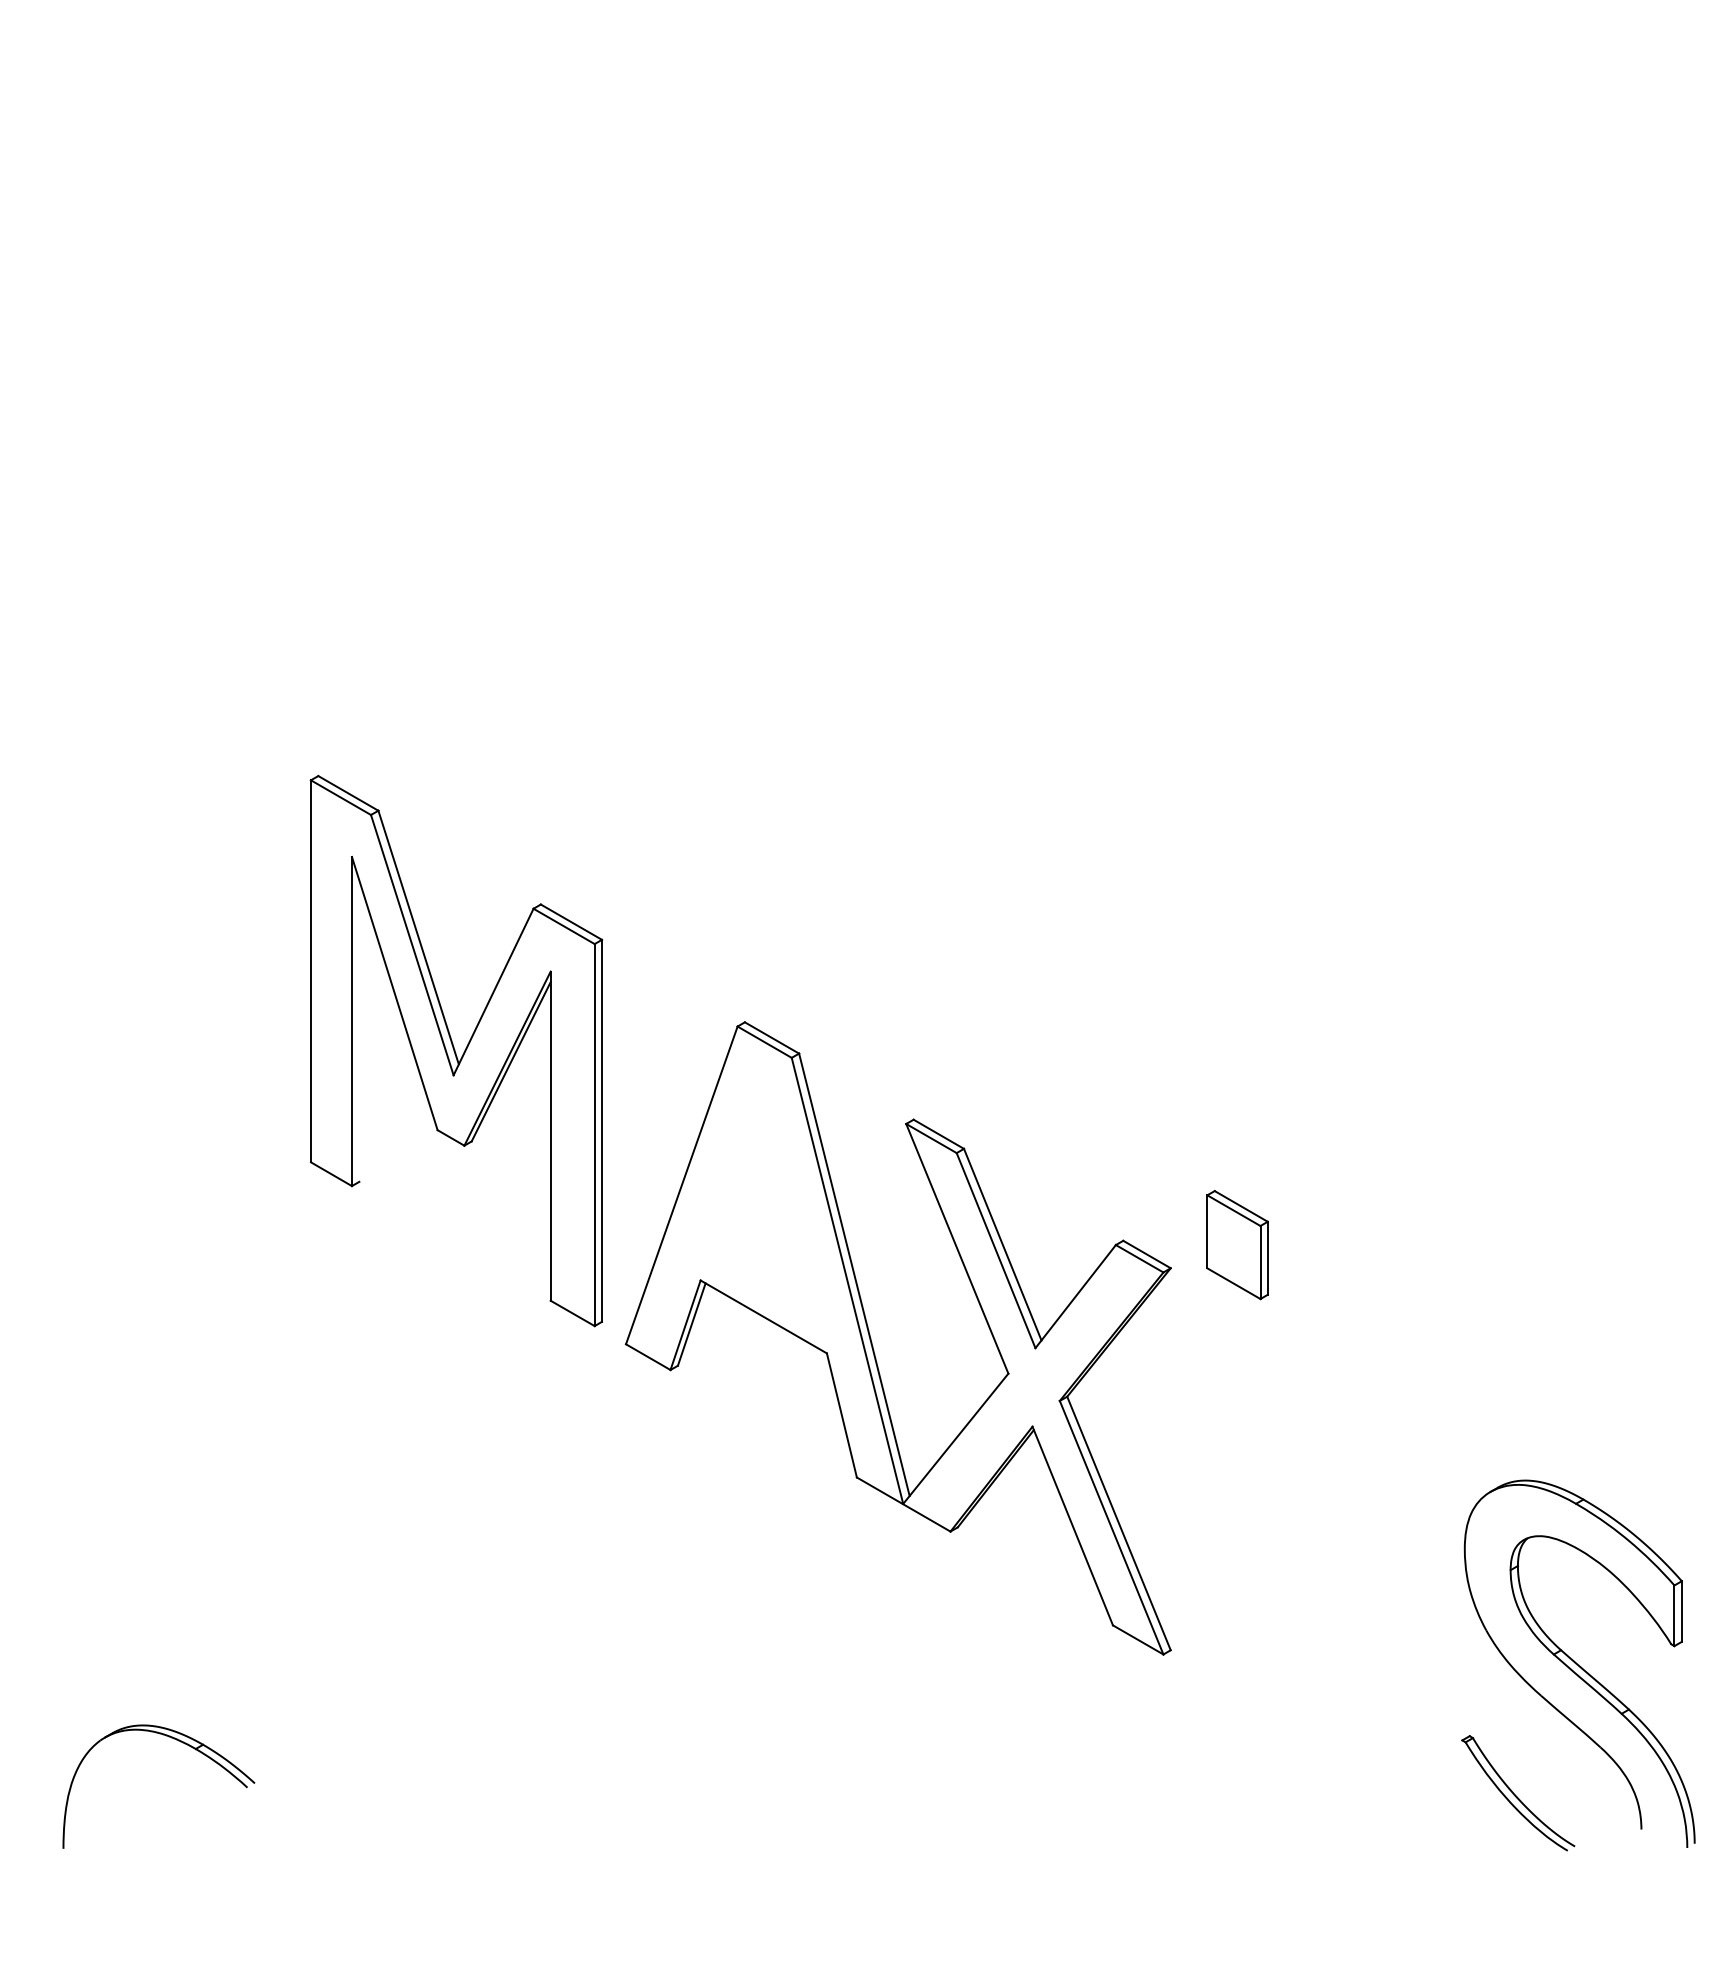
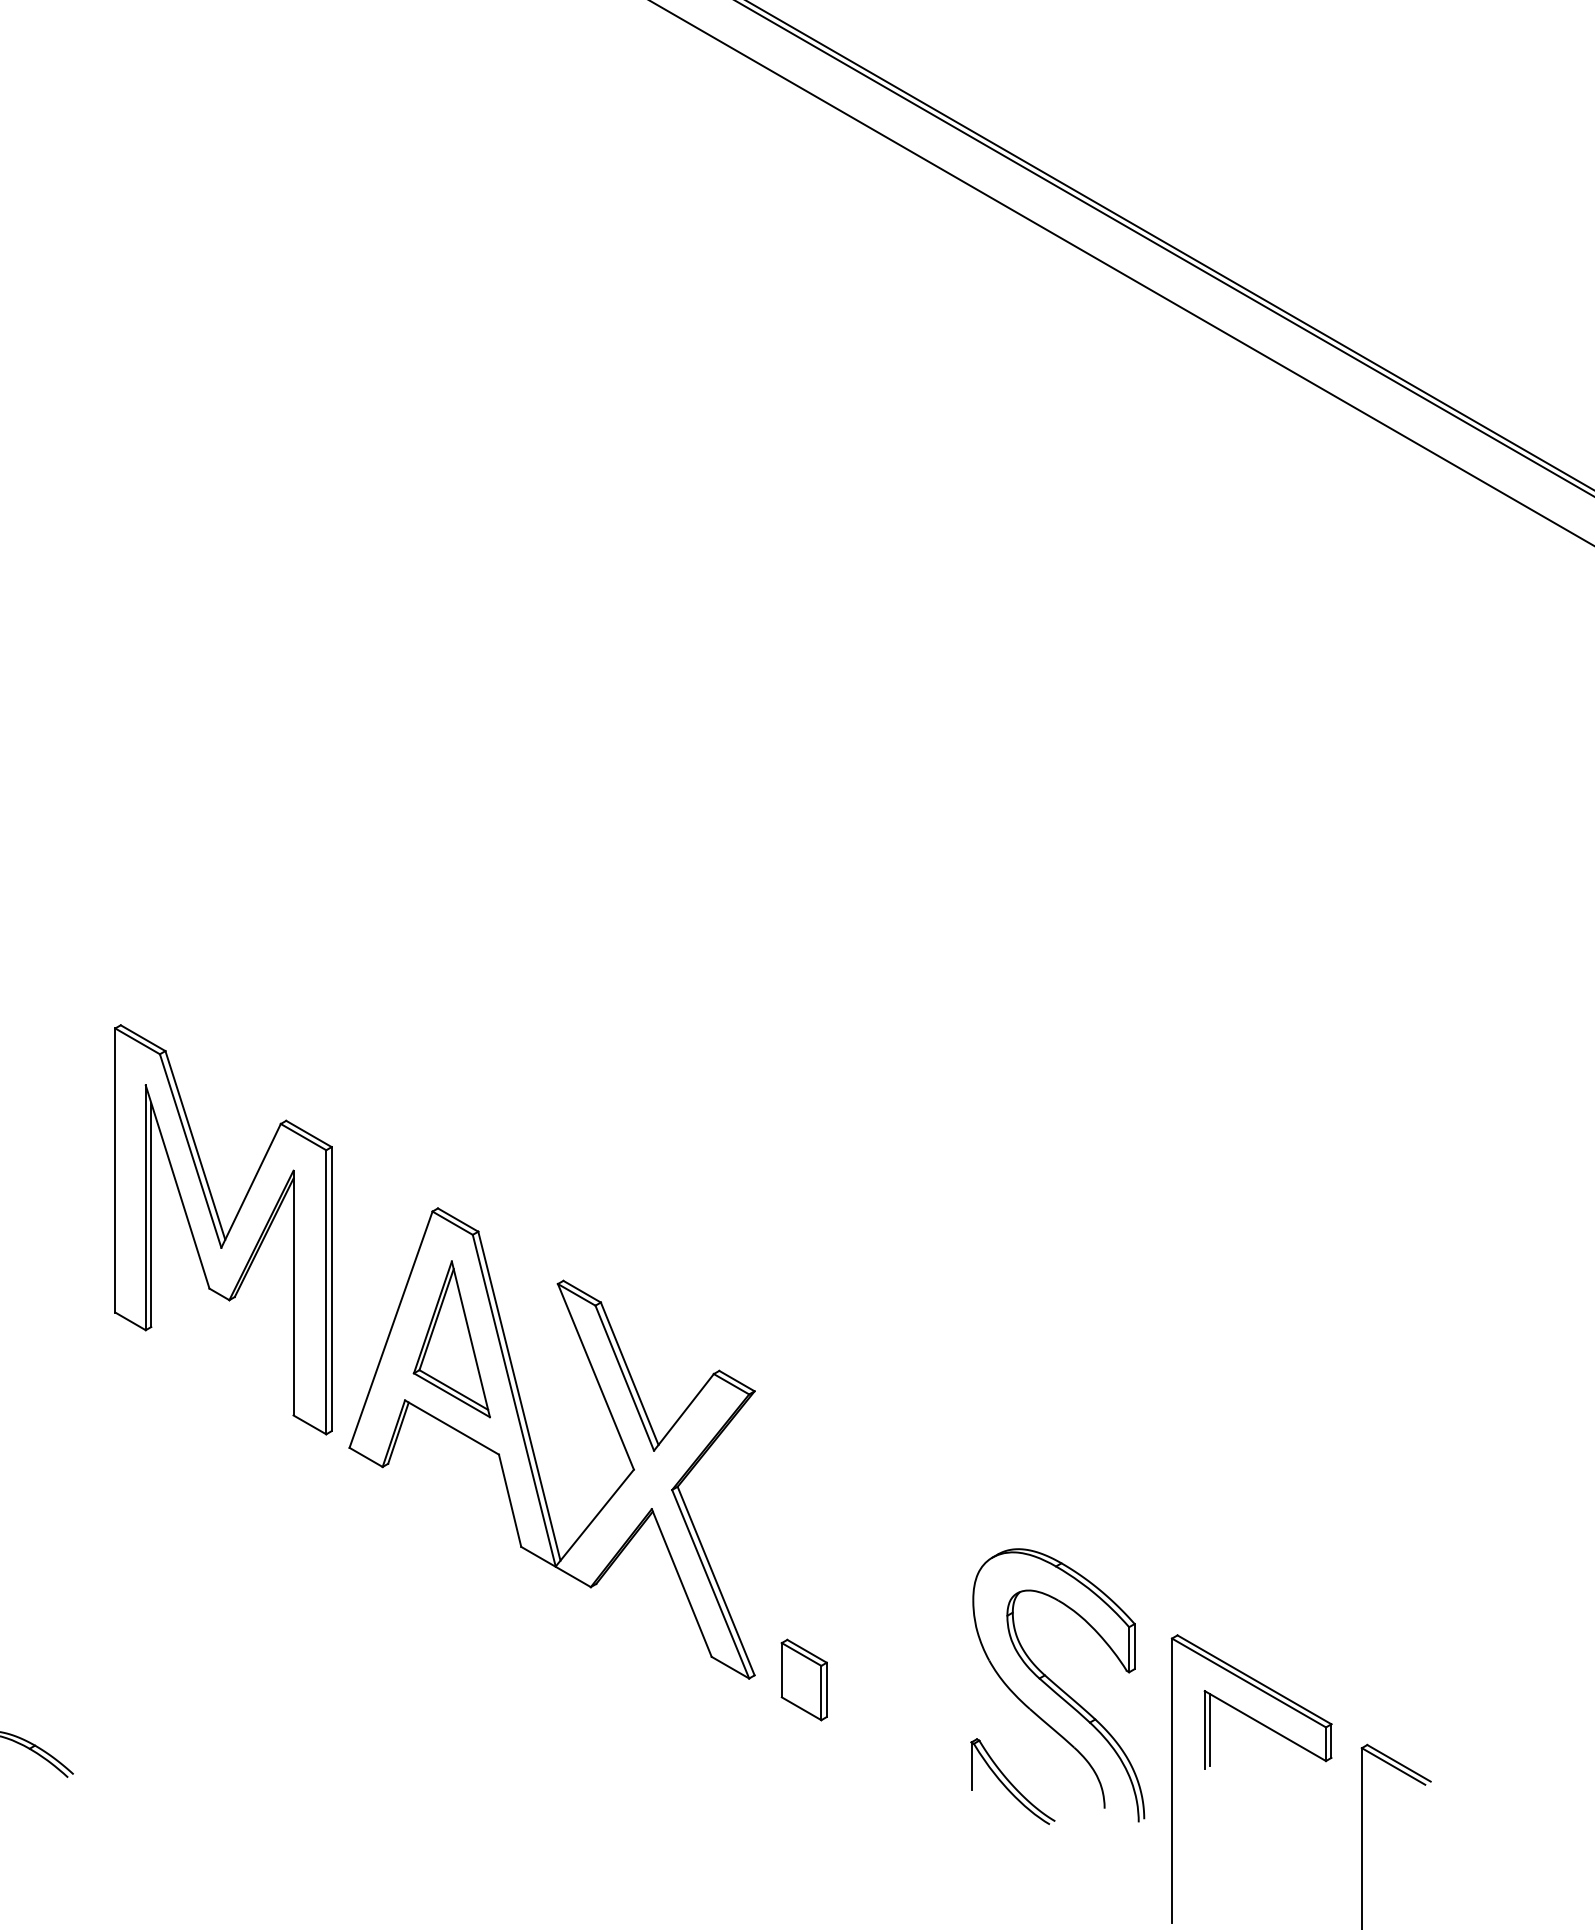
line: (359, 1030) -> (151, 1214), added
part: (763, 1198) -> (451, 1339), added
part: (1236, 1244) -> (803, 1679), moved
line: (1462, 1771) -> (971, 1765), added

